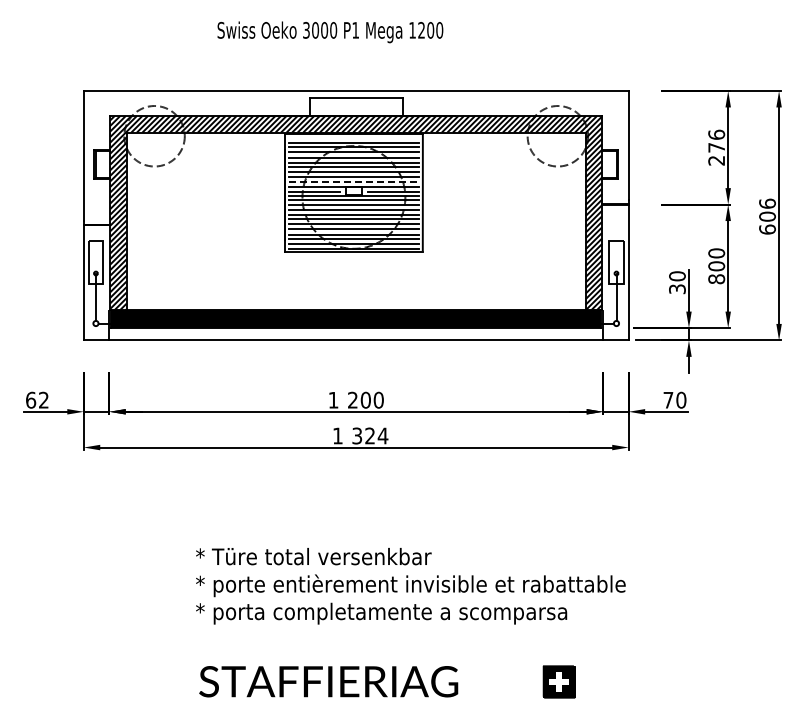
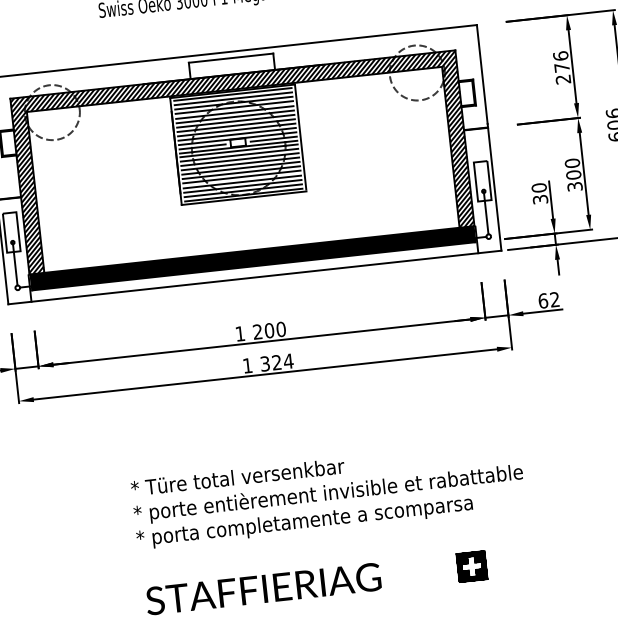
line: (353, 137) -> (232, 94), added
line: (353, 181) -> (236, 133), dashed -> solid
text: (716, 279) -> (574, 186), 800 -> 300
text: (674, 399) -> (548, 299), 70 -> 62

